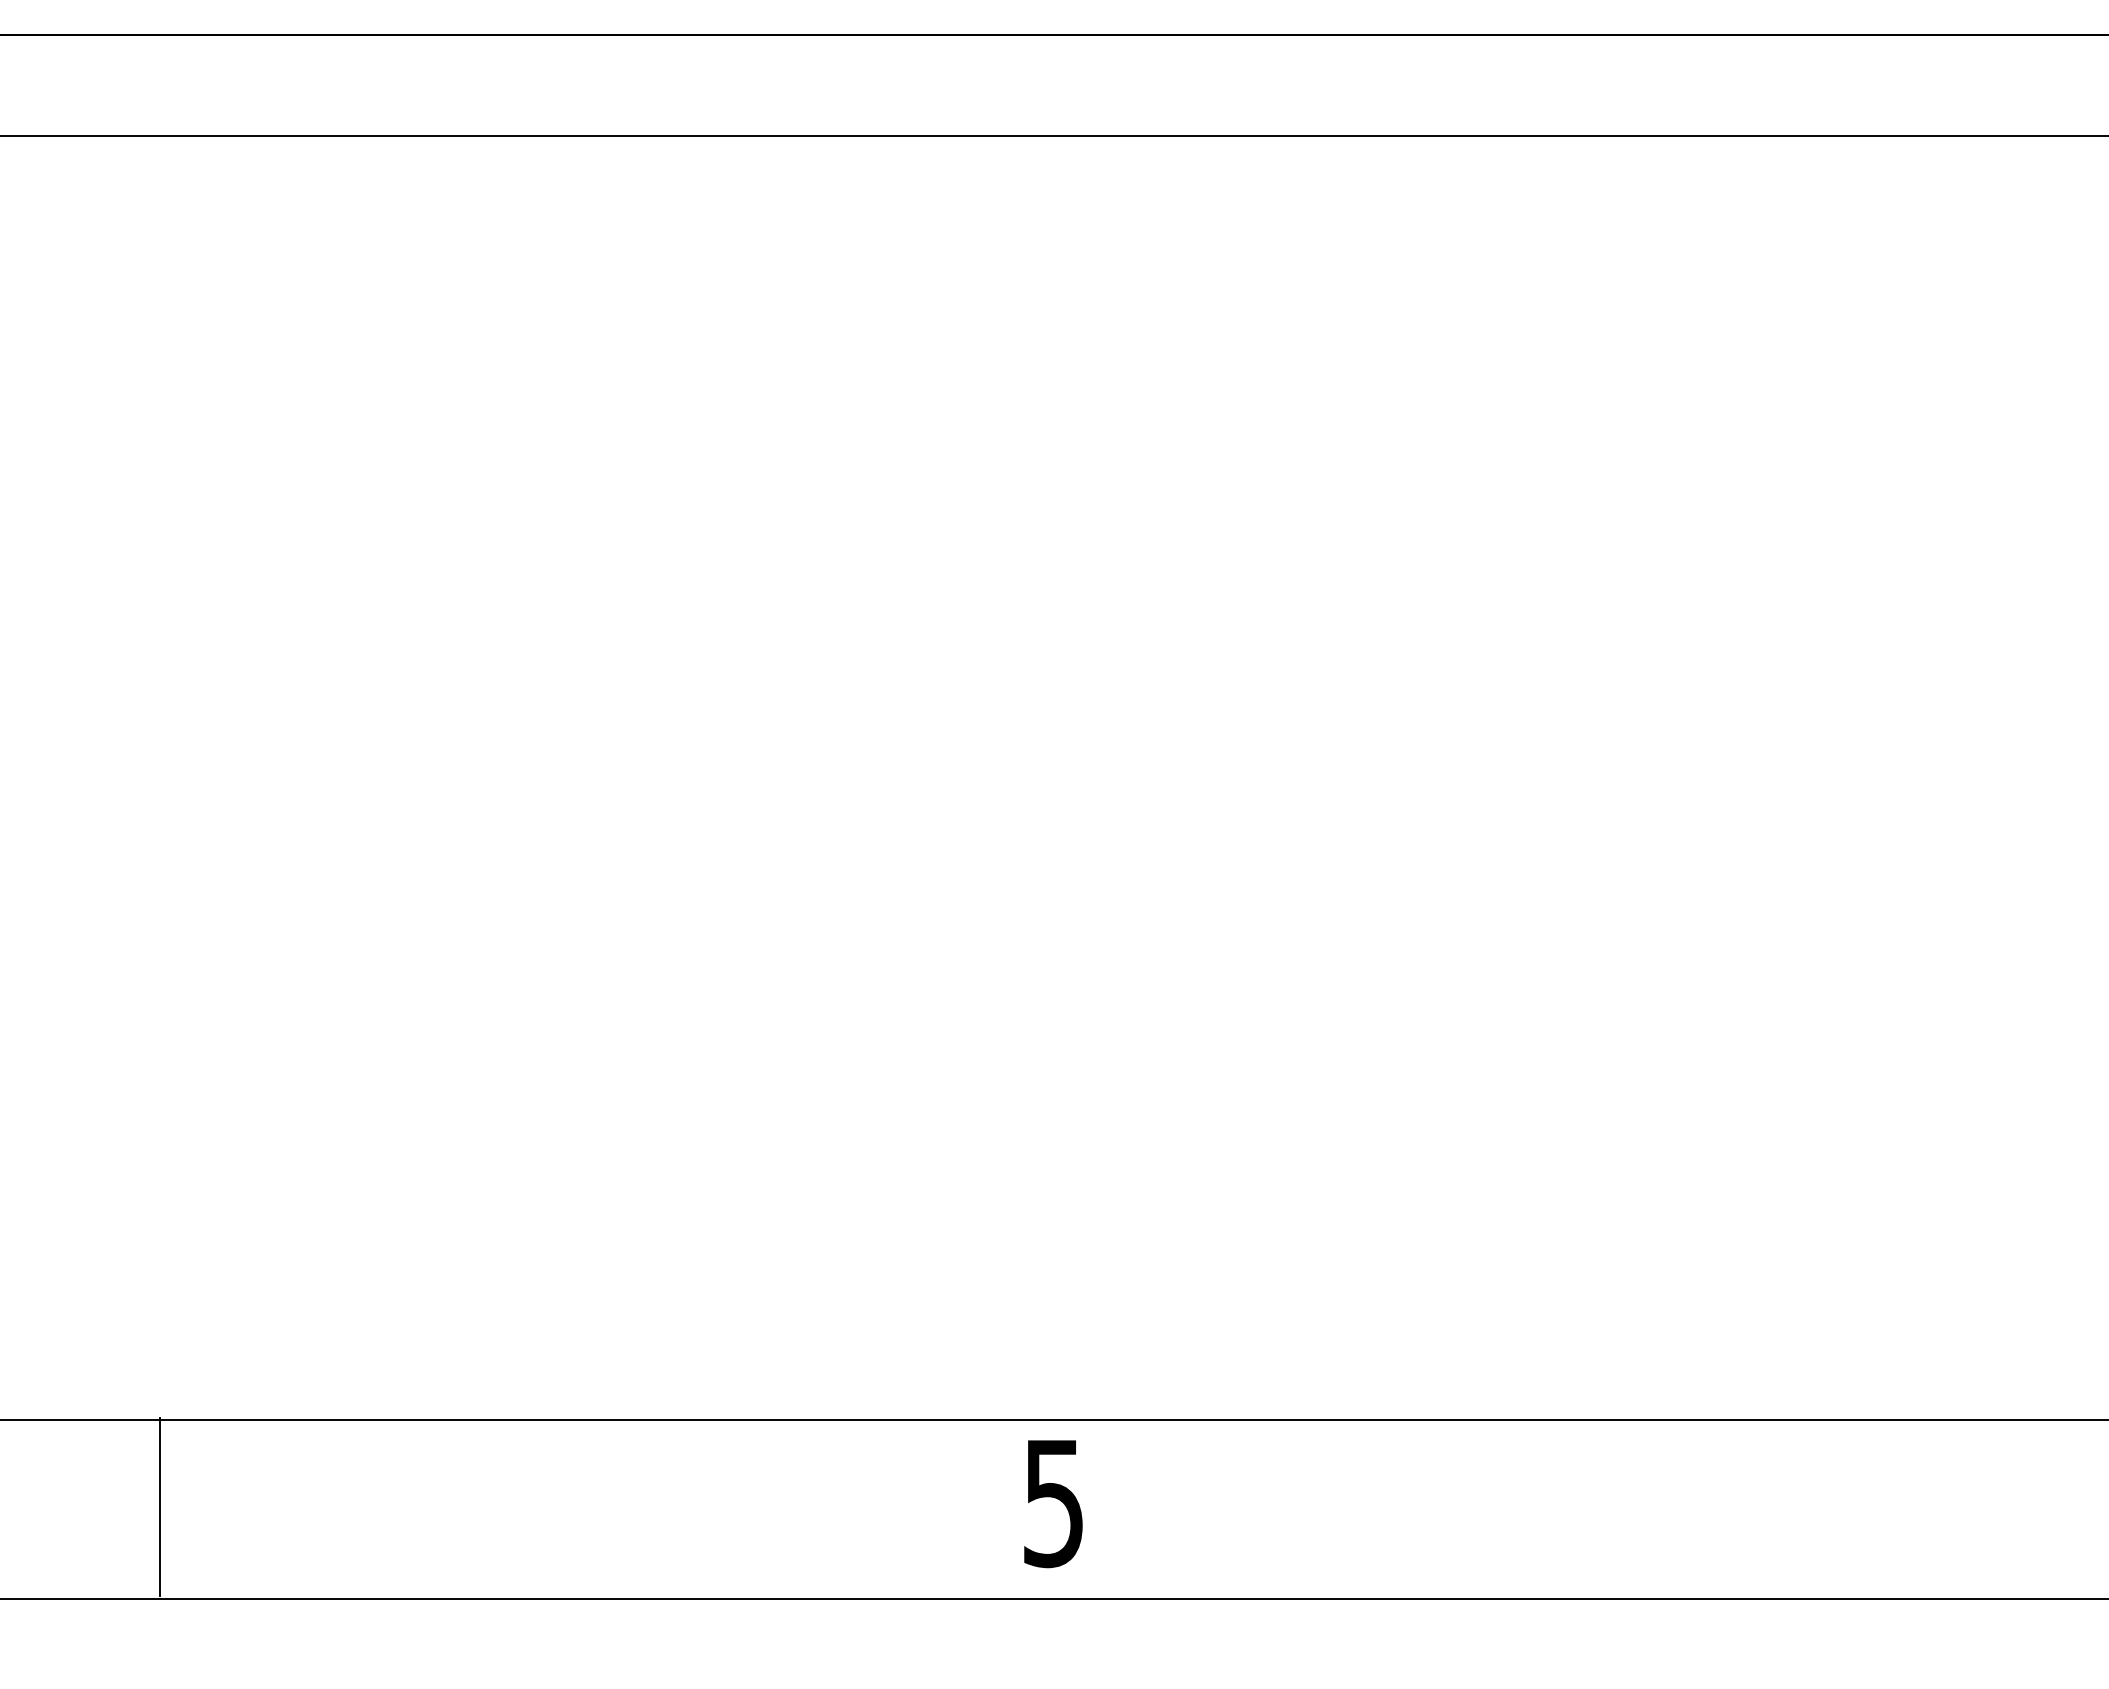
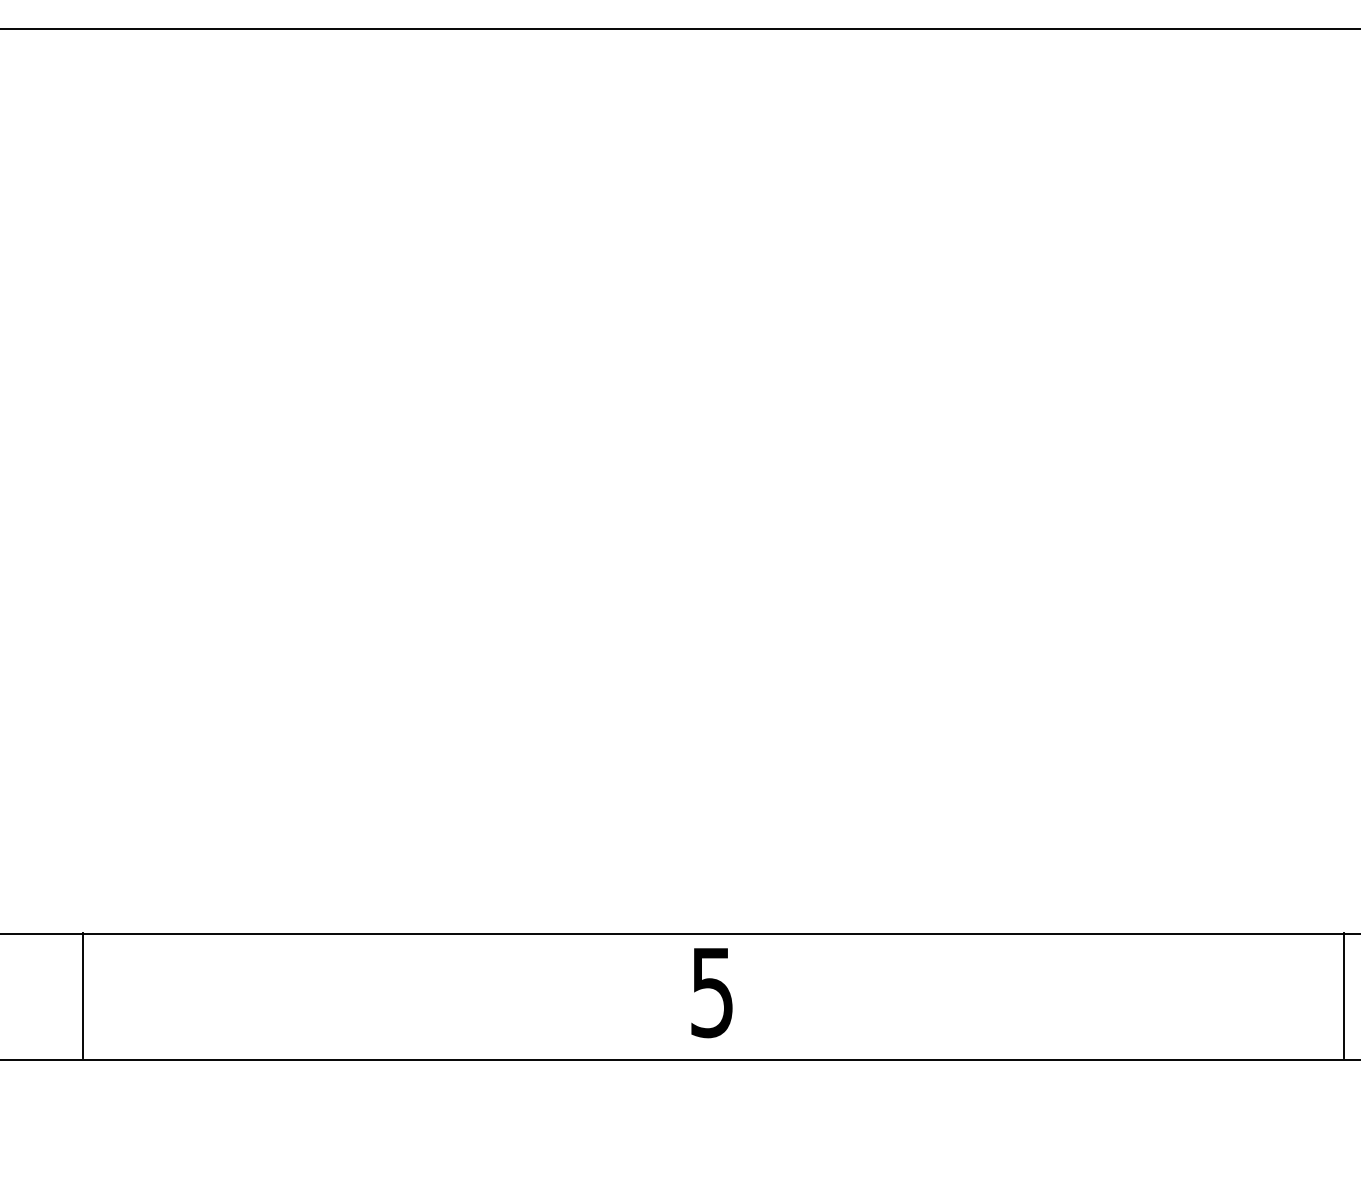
line: (1951, 1506) -> (1344, 994), added

